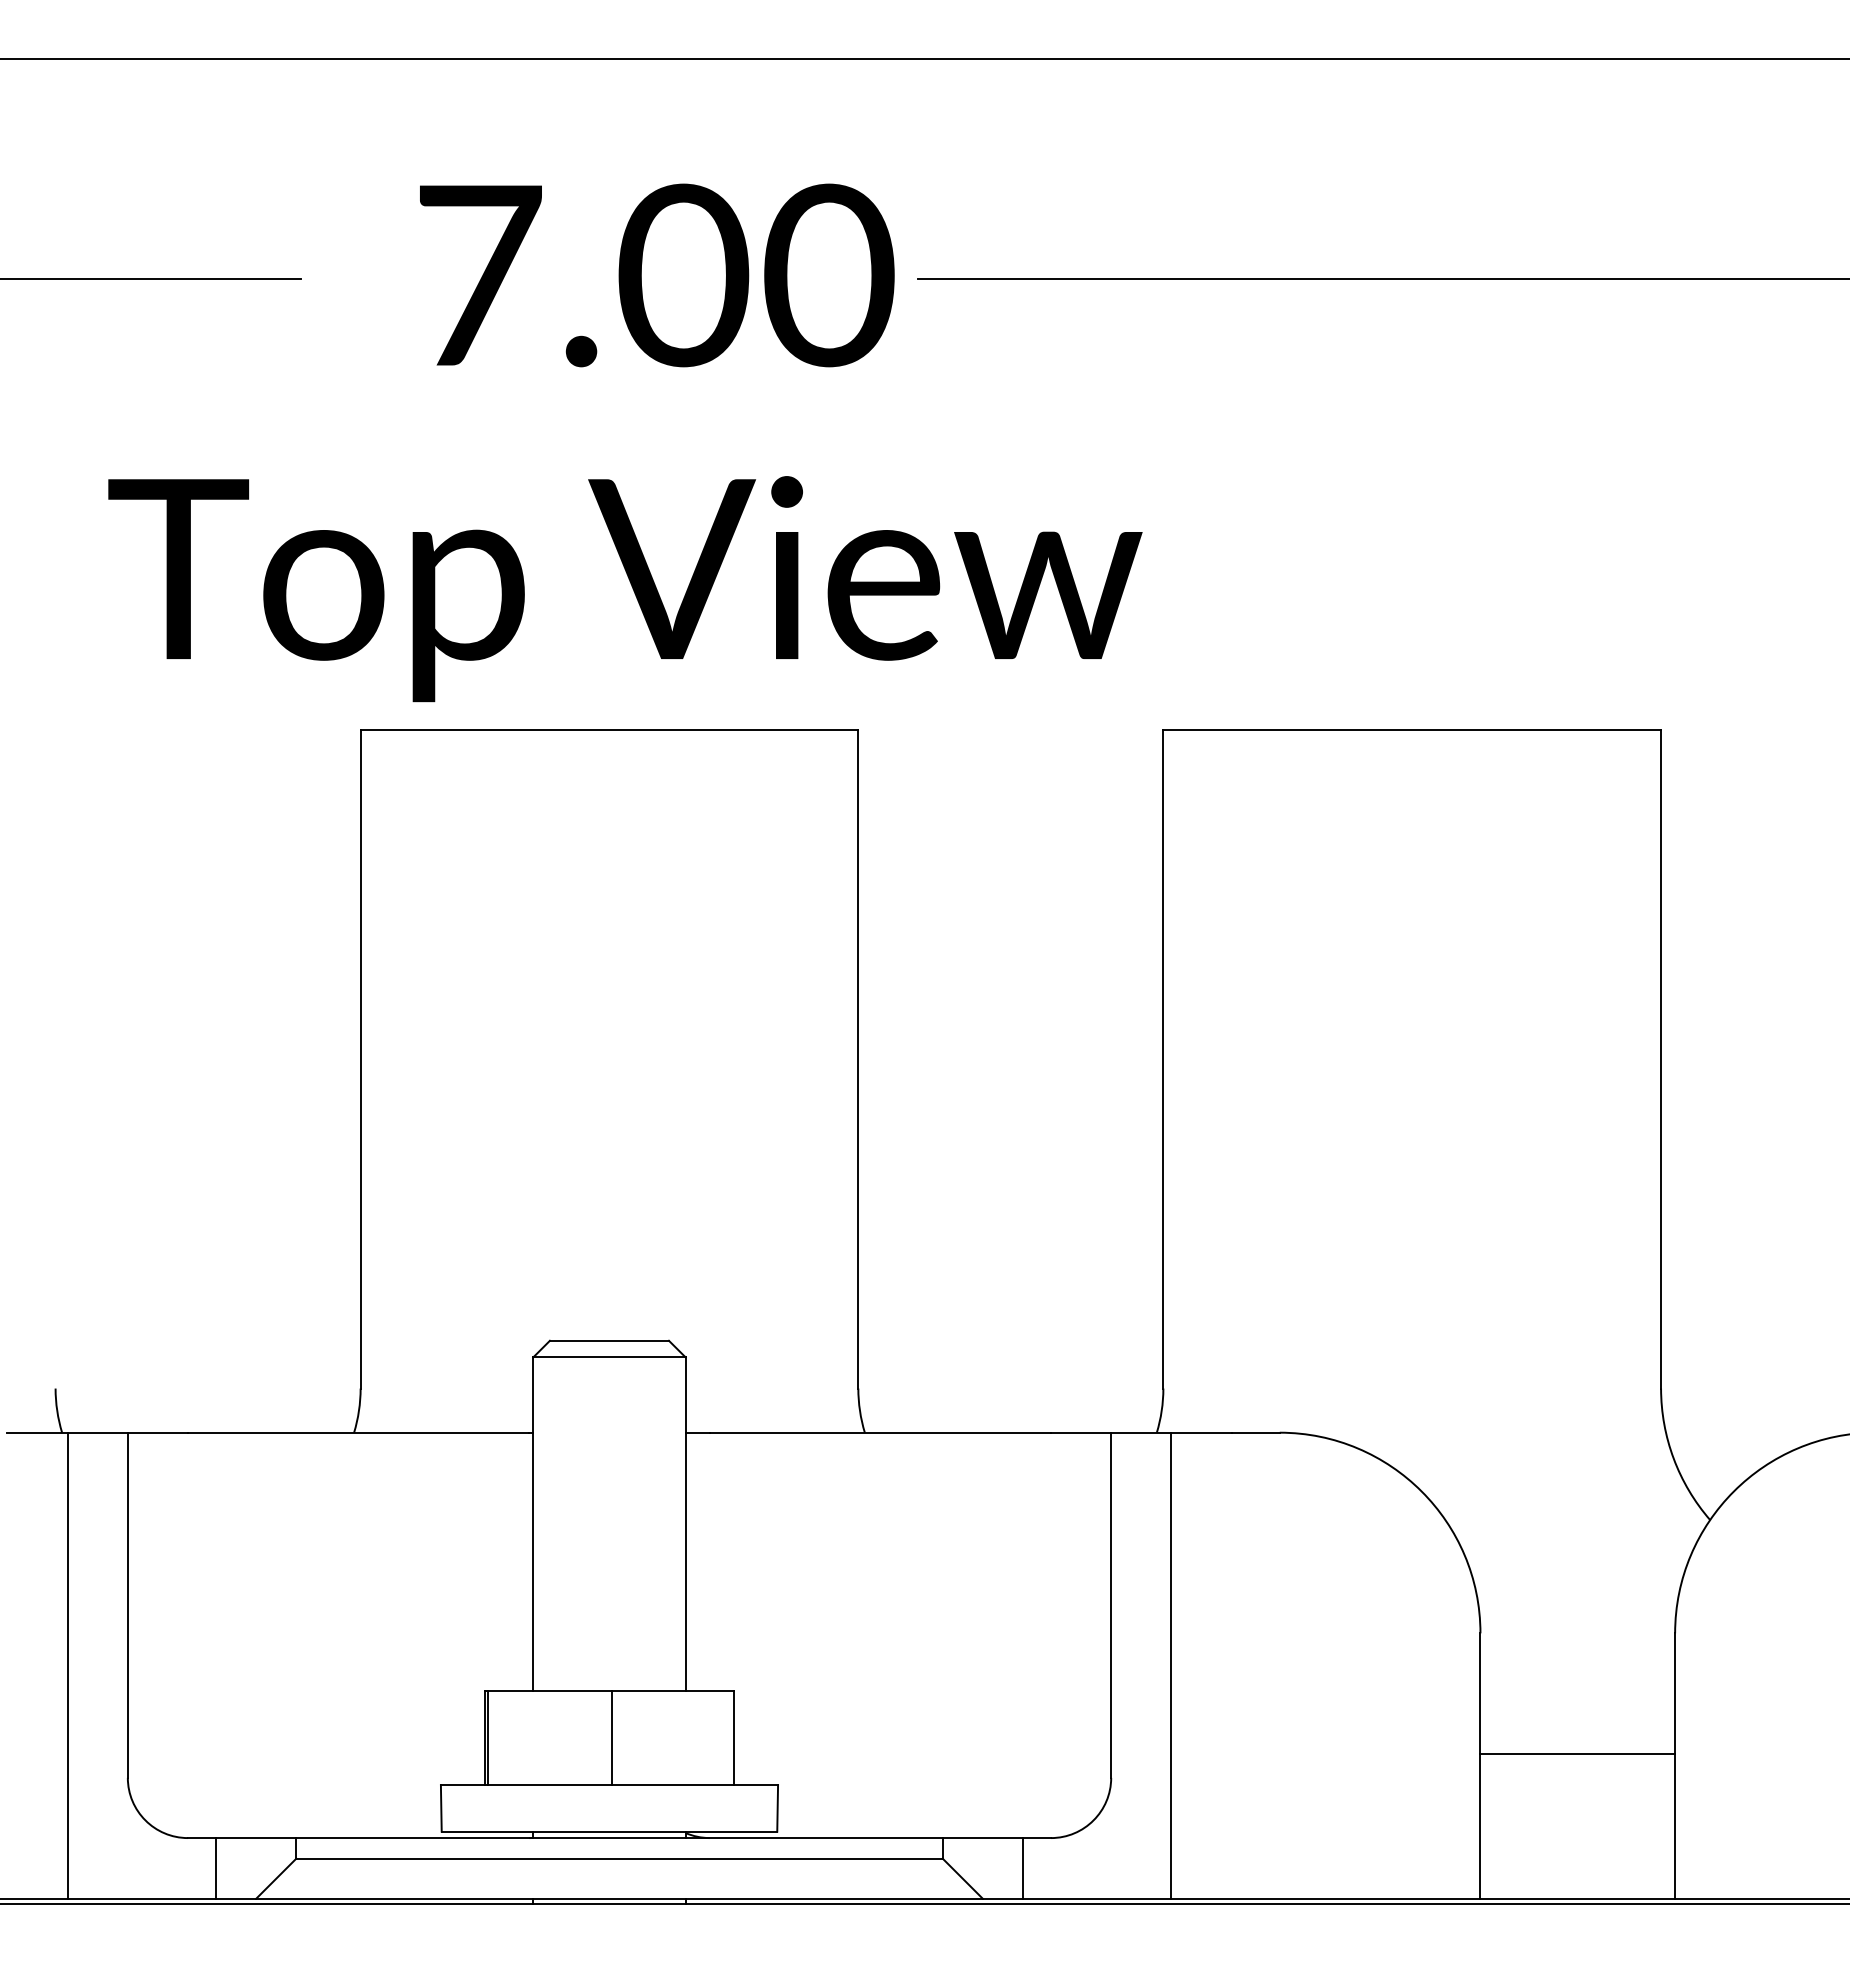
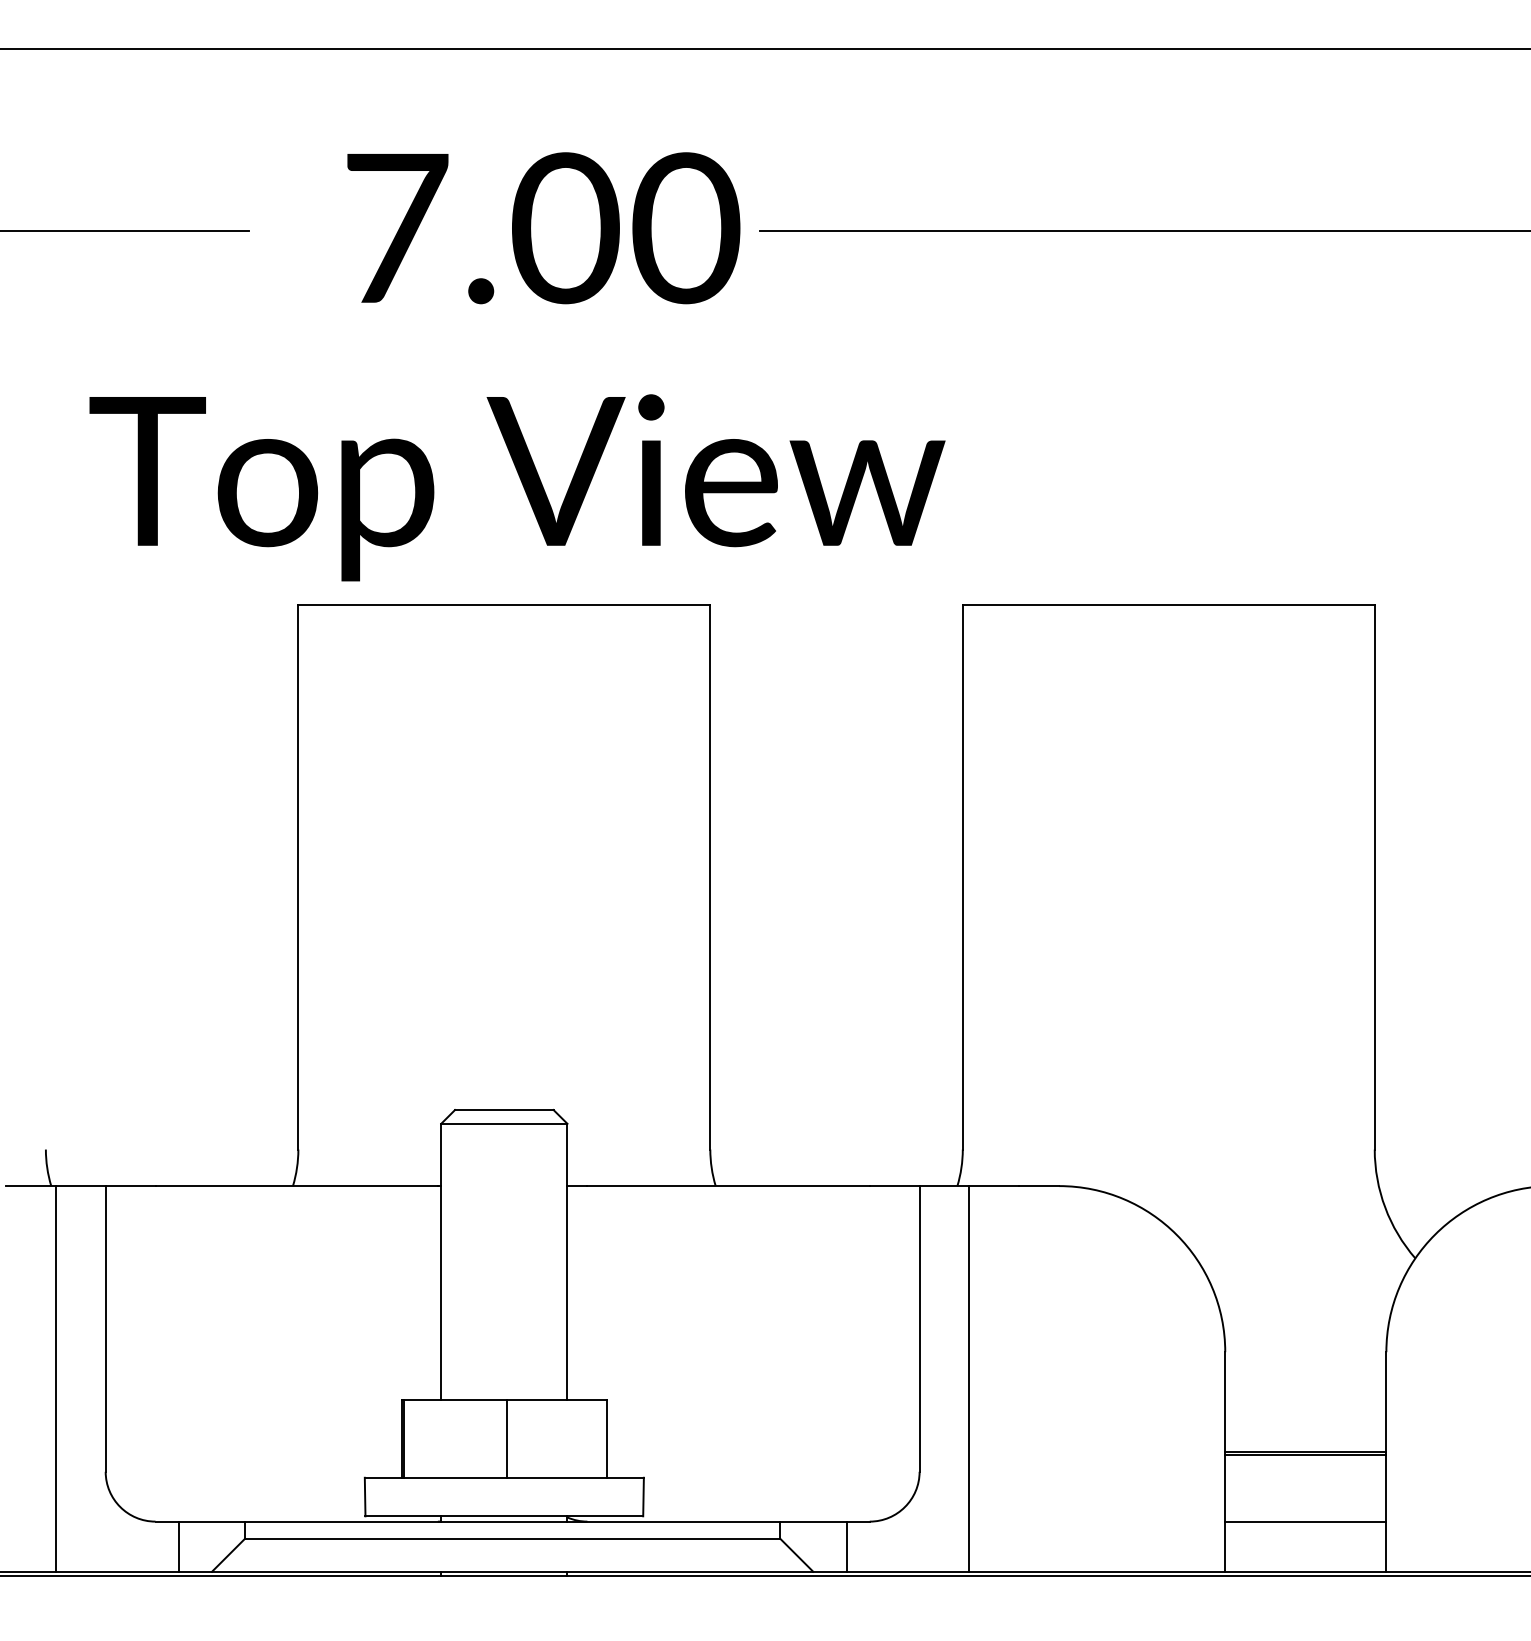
line: (1577, 1757) -> (1305, 1454), added
line: (1577, 1838) -> (1305, 1521), added

